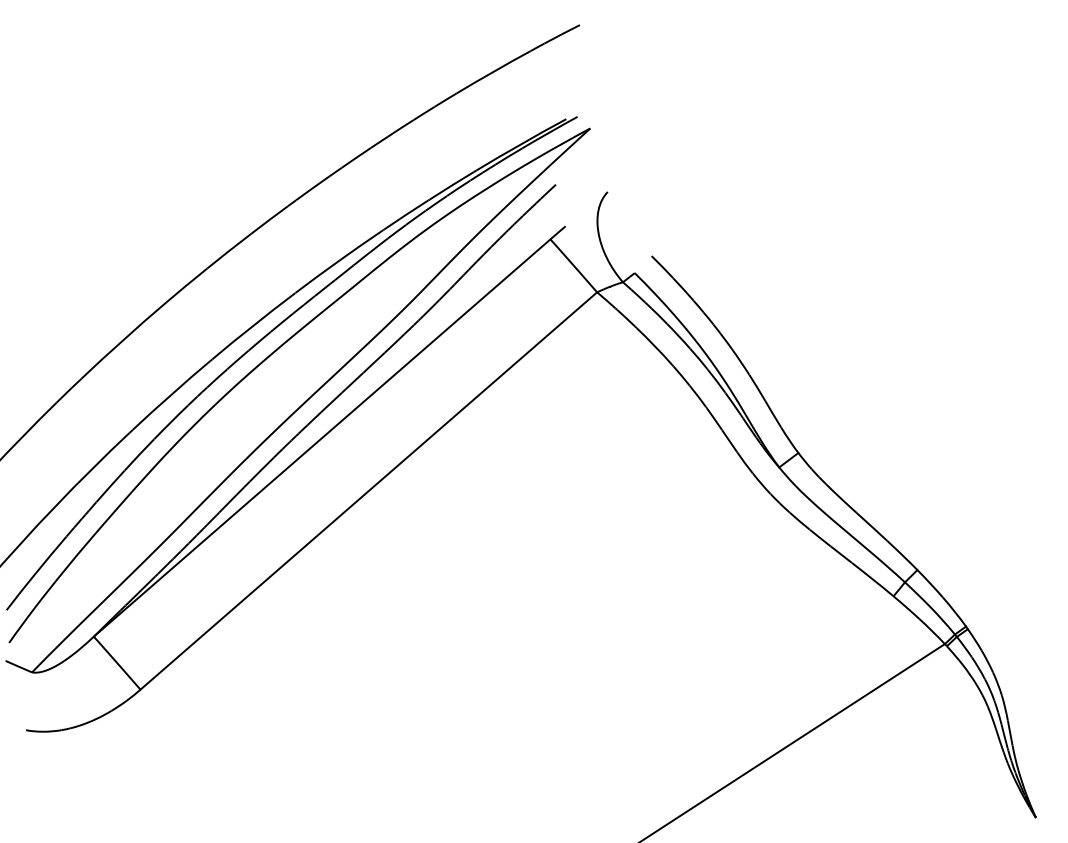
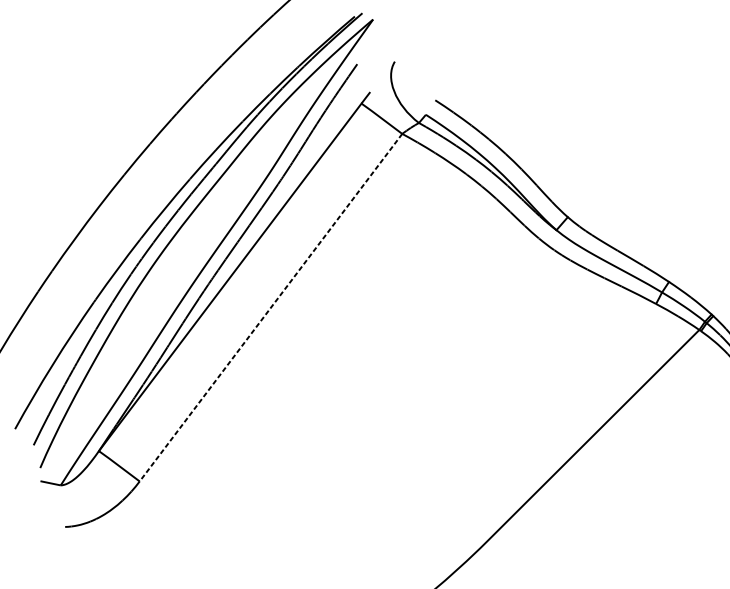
line: (368, 491) -> (270, 308), solid -> dashed

